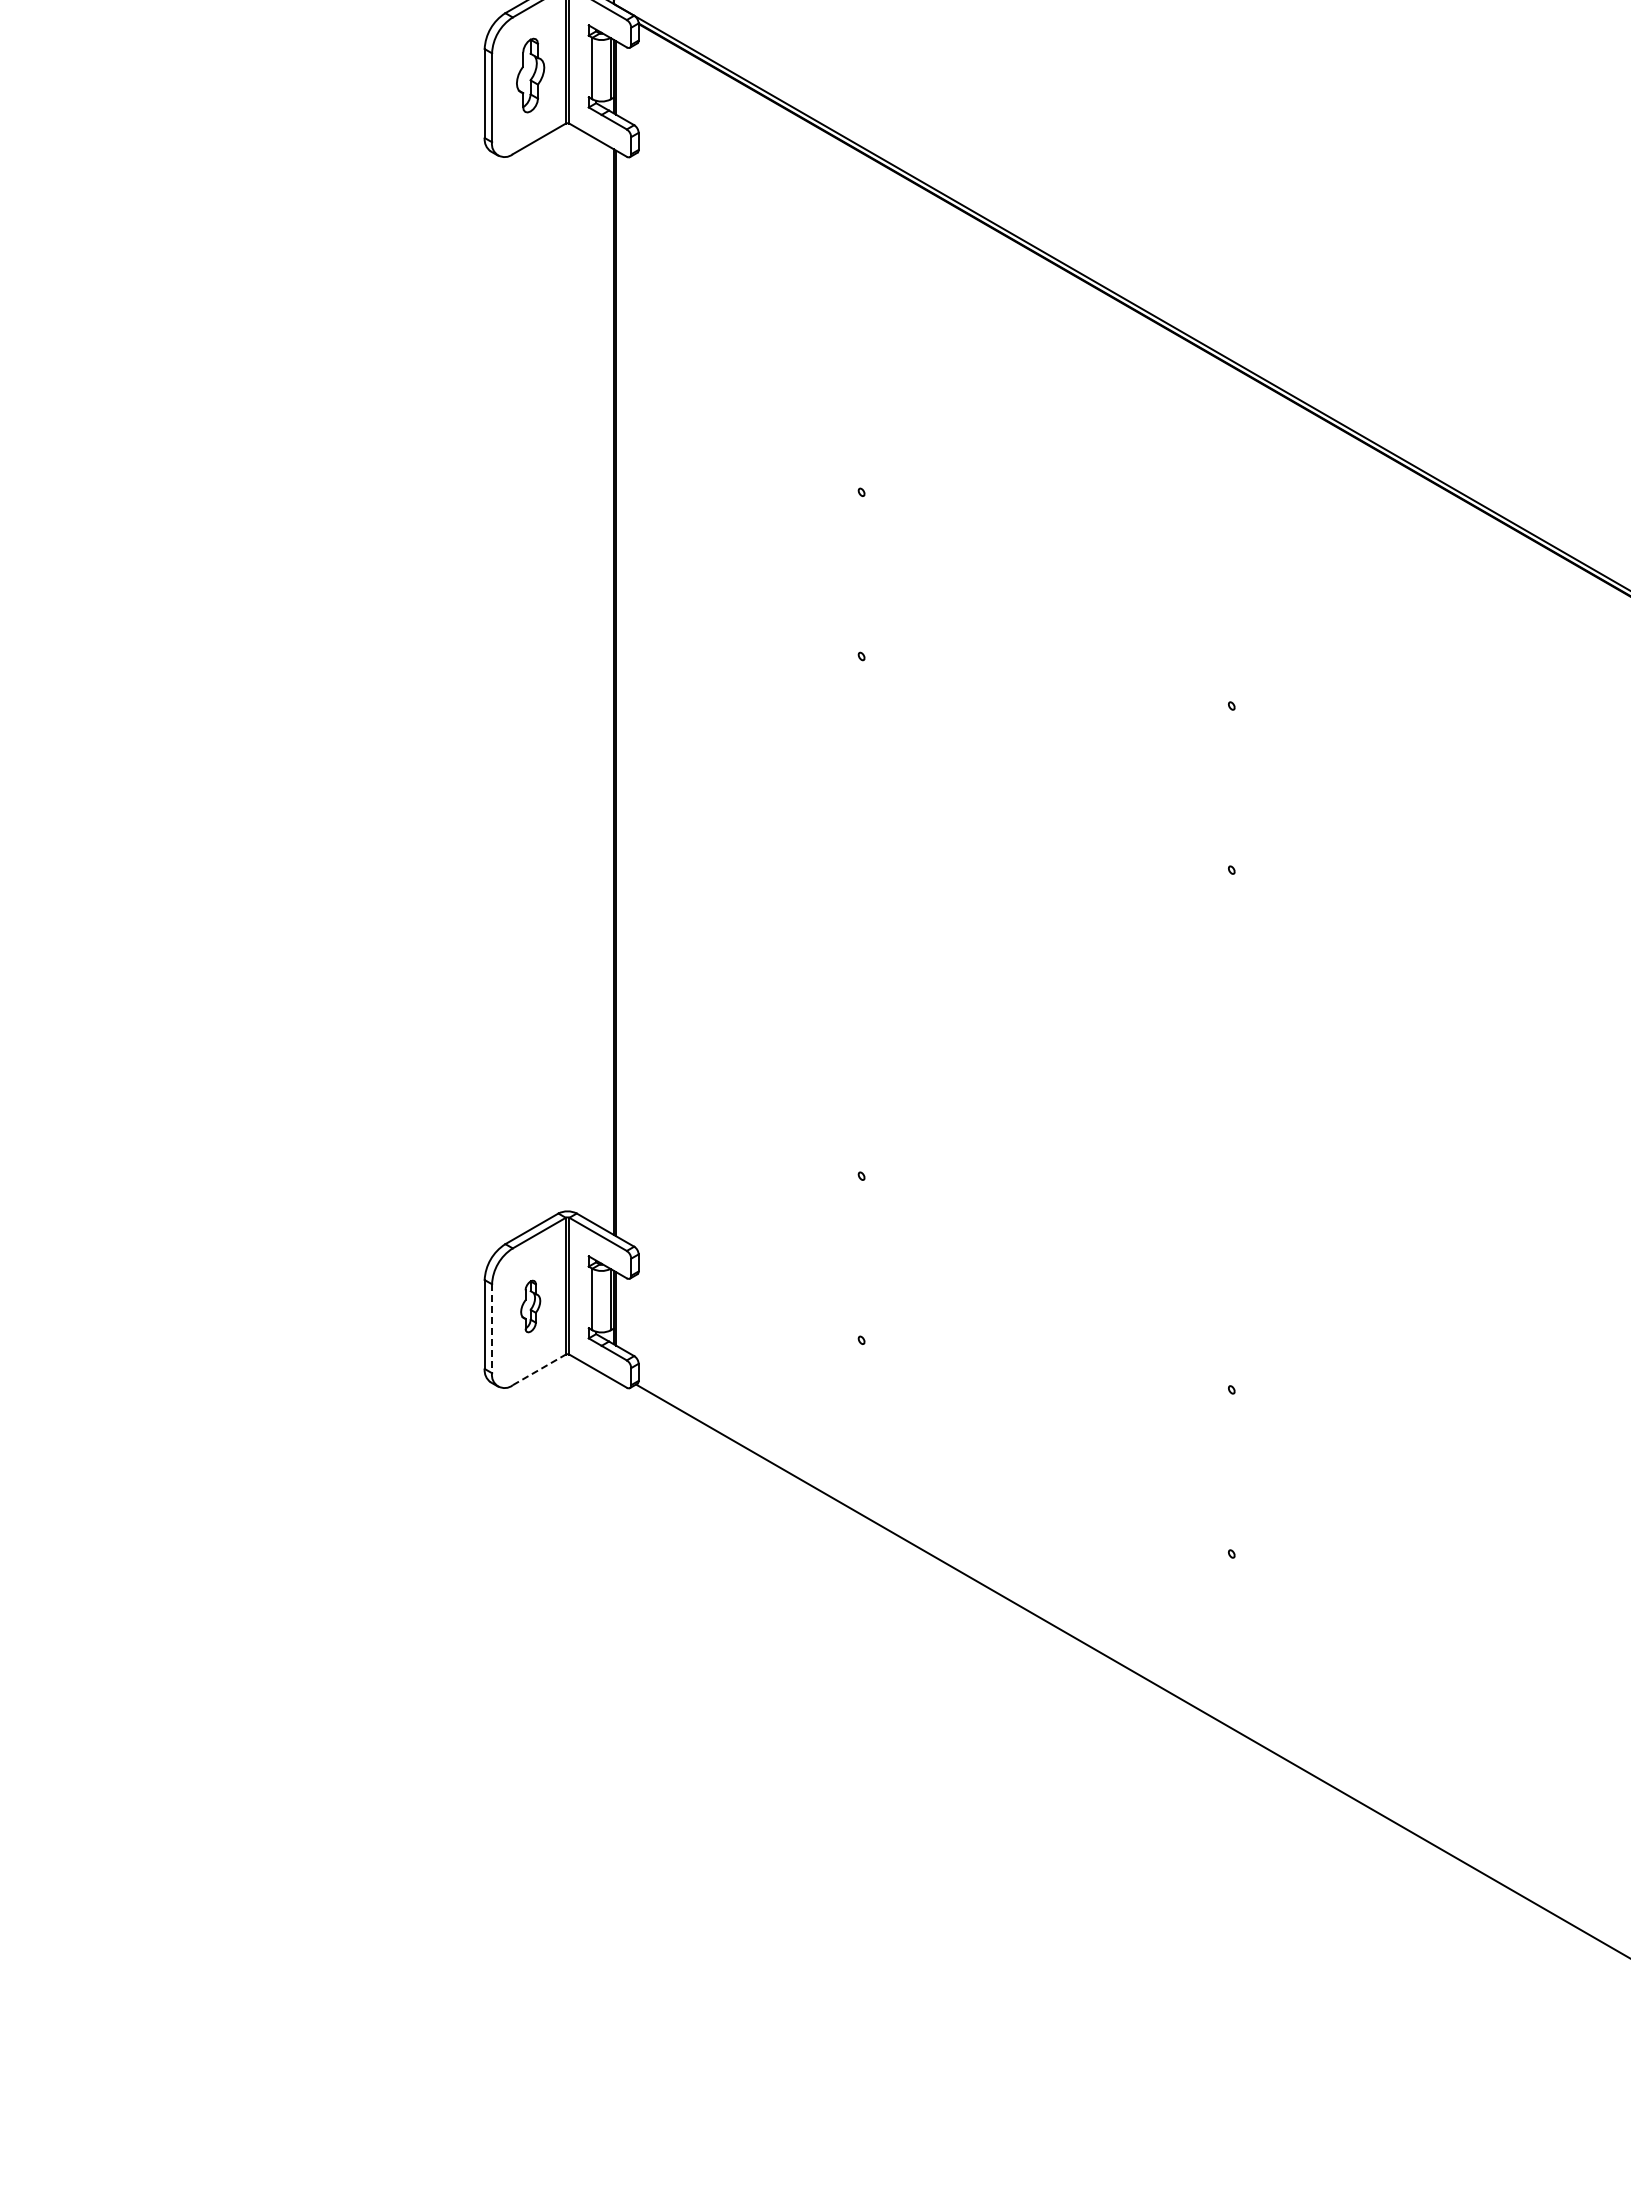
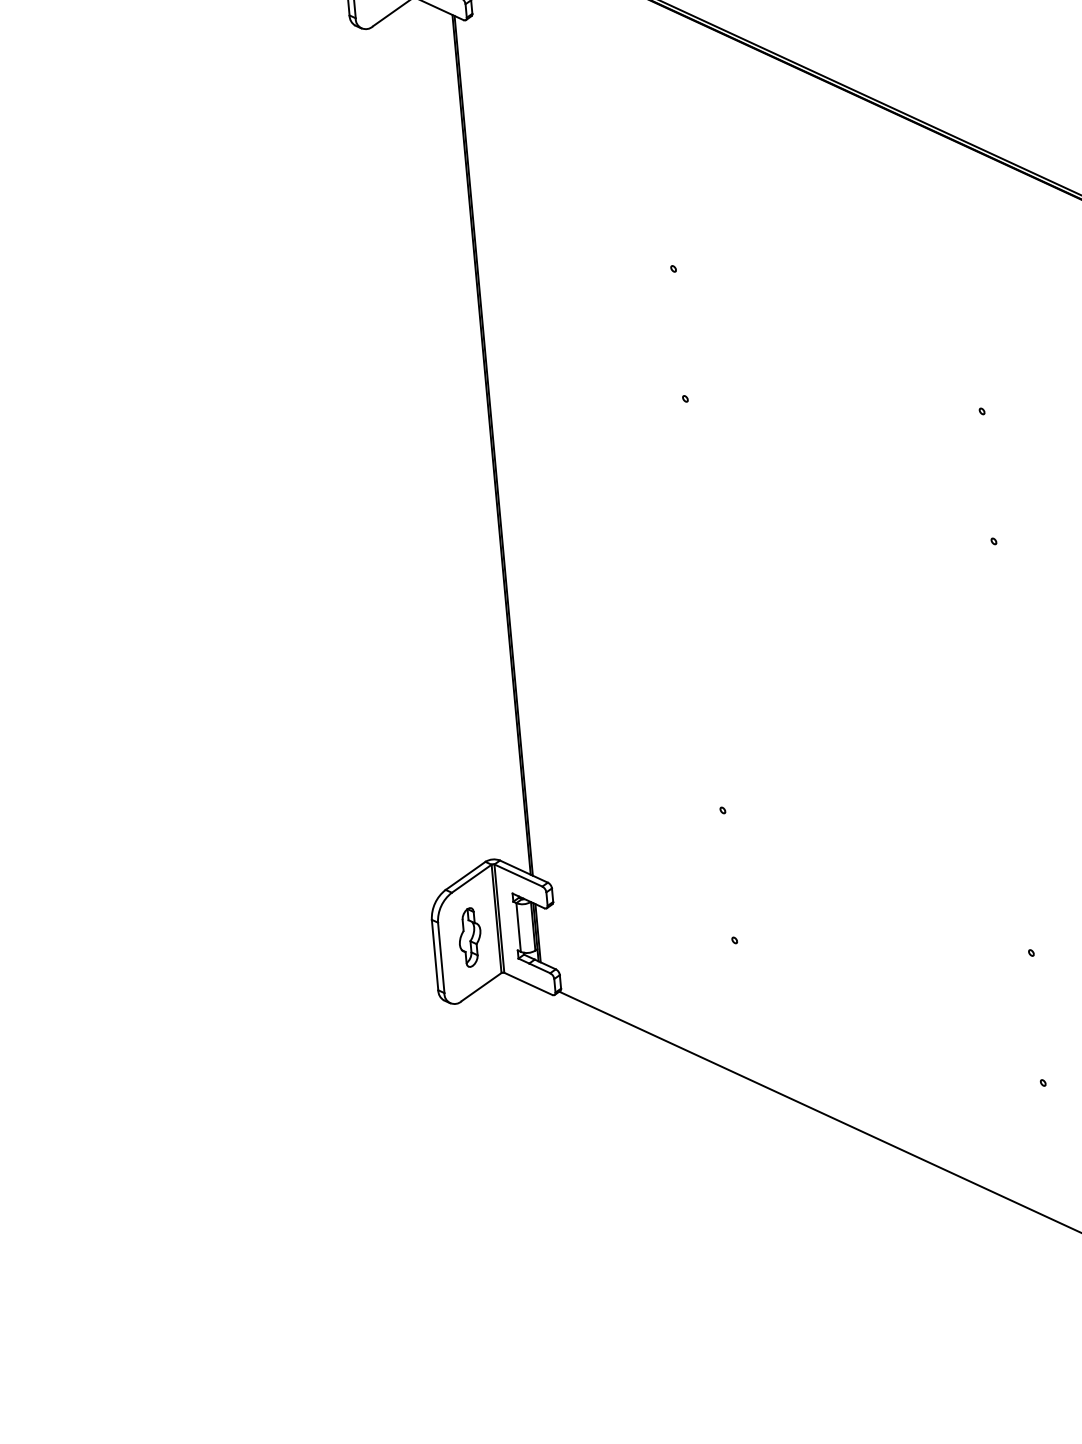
part: (530, 1306) -> (470, 937), size x1.43
line: (492, 1329) -> (441, 958), dashed -> solid
line: (539, 1369) -> (481, 986), dashed -> solid

